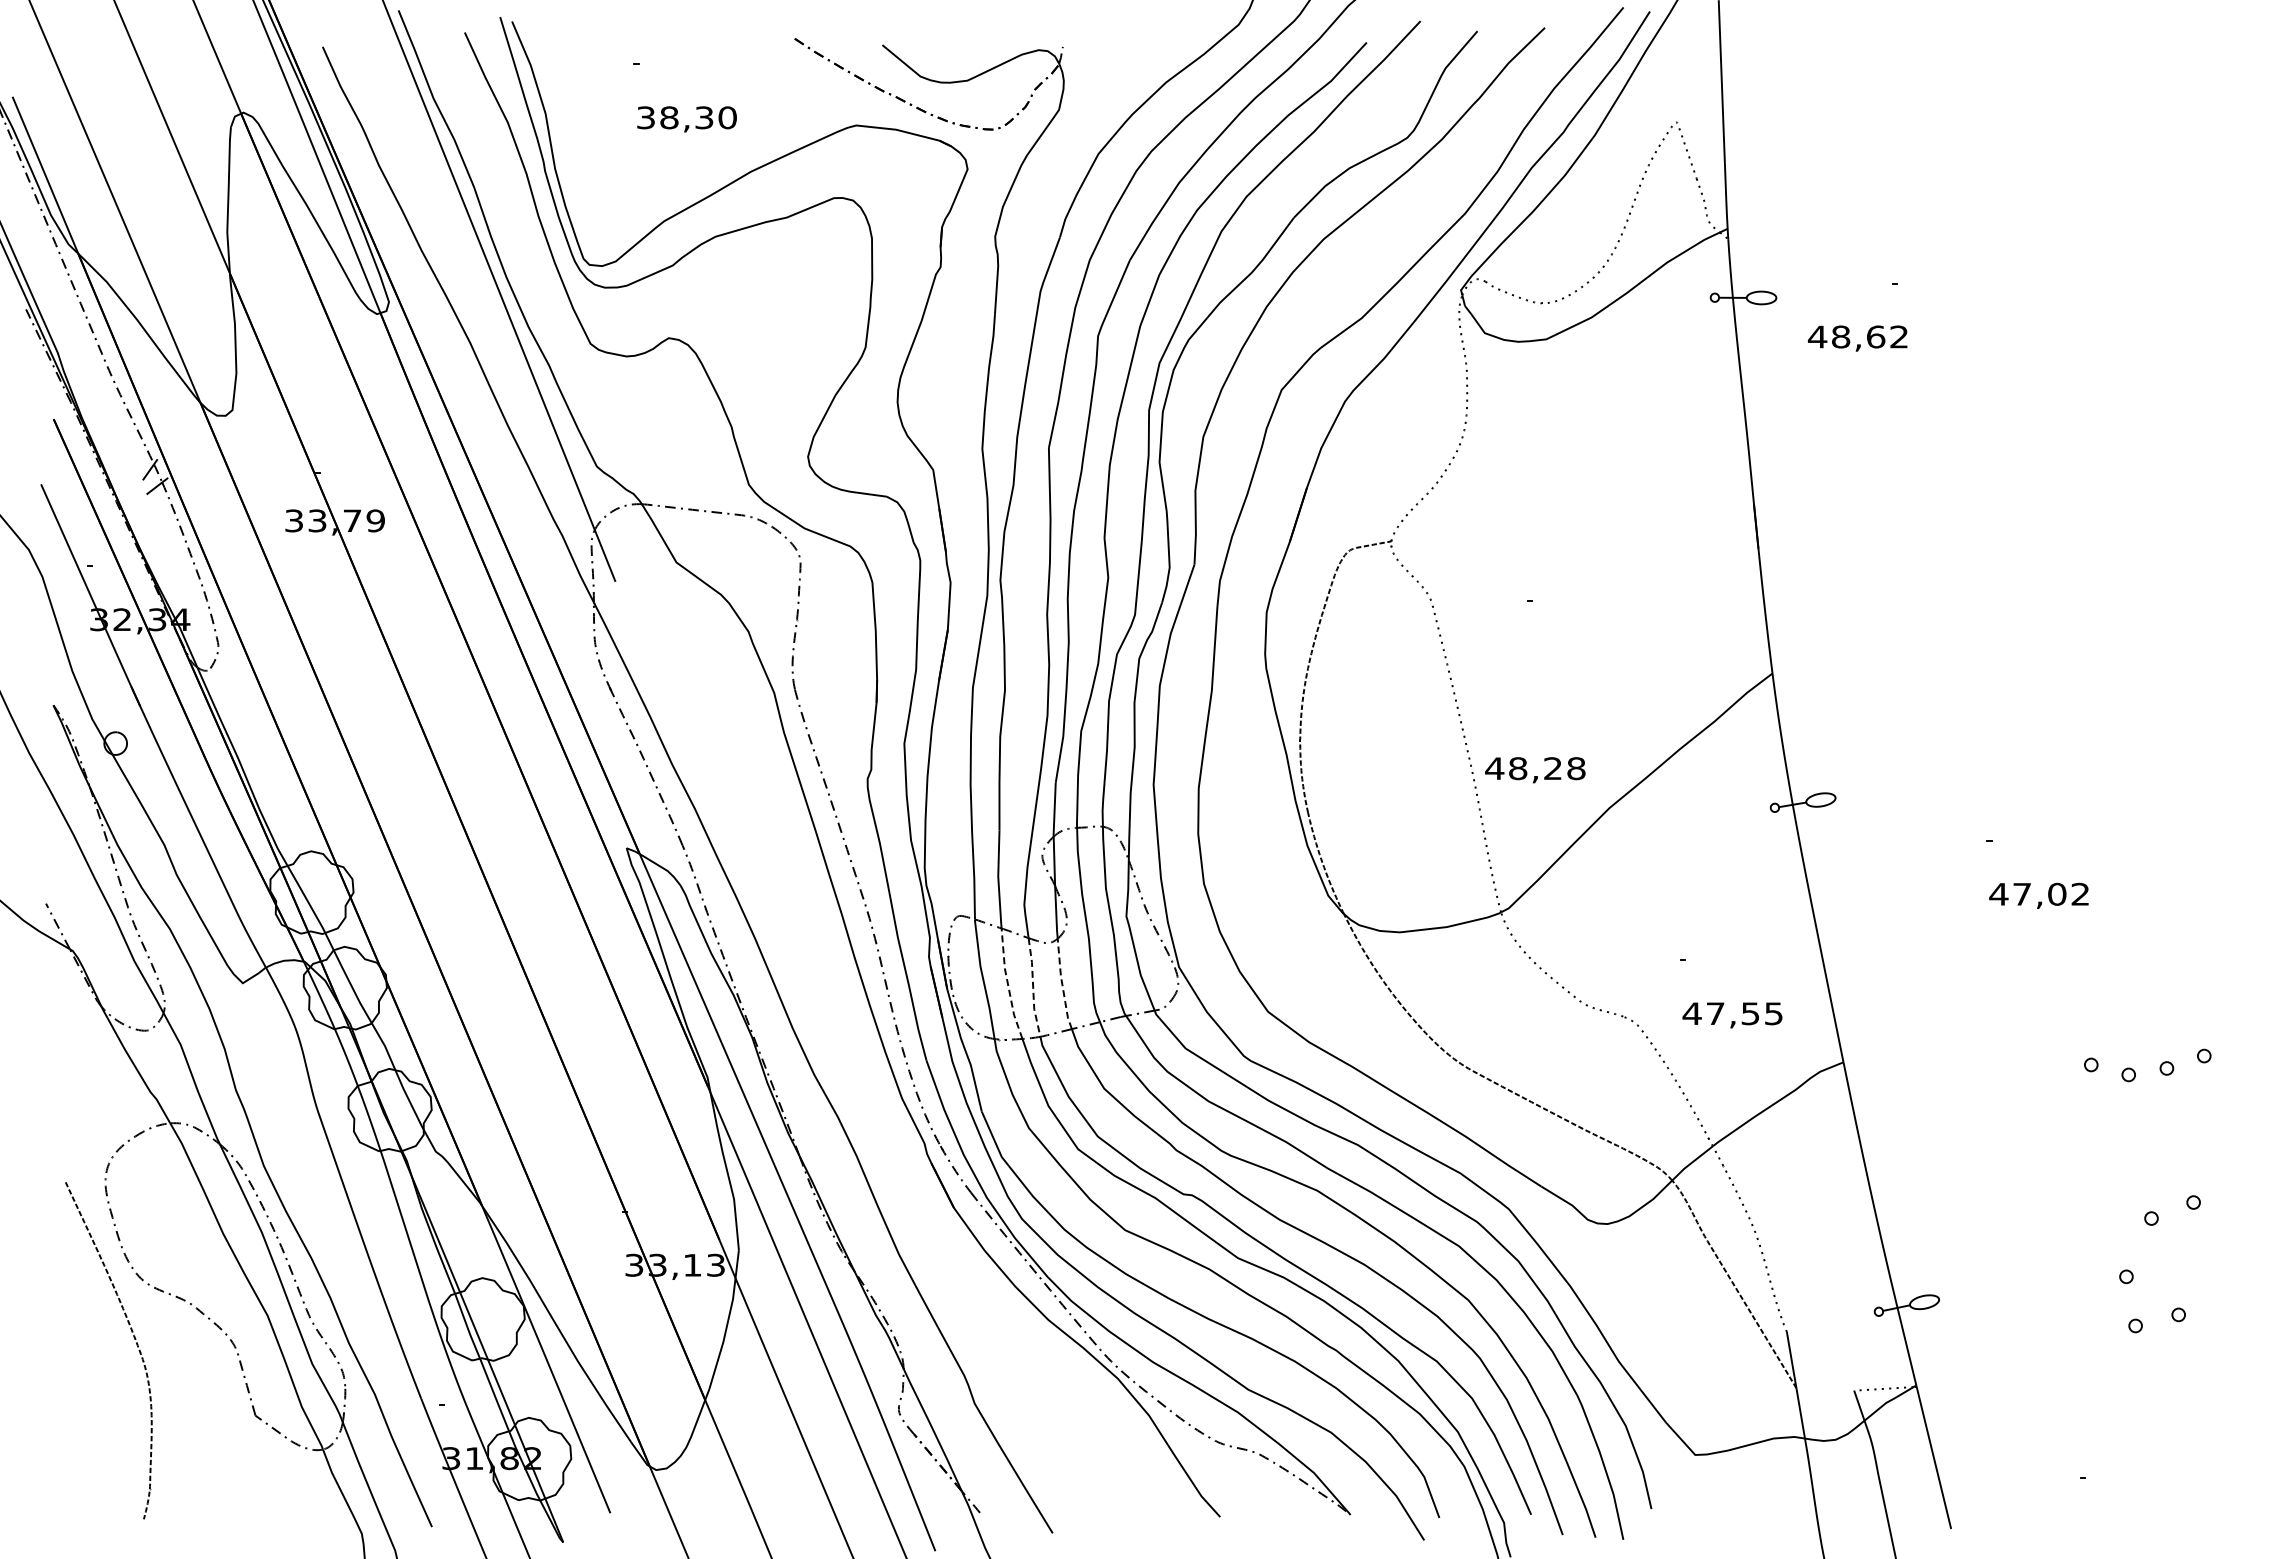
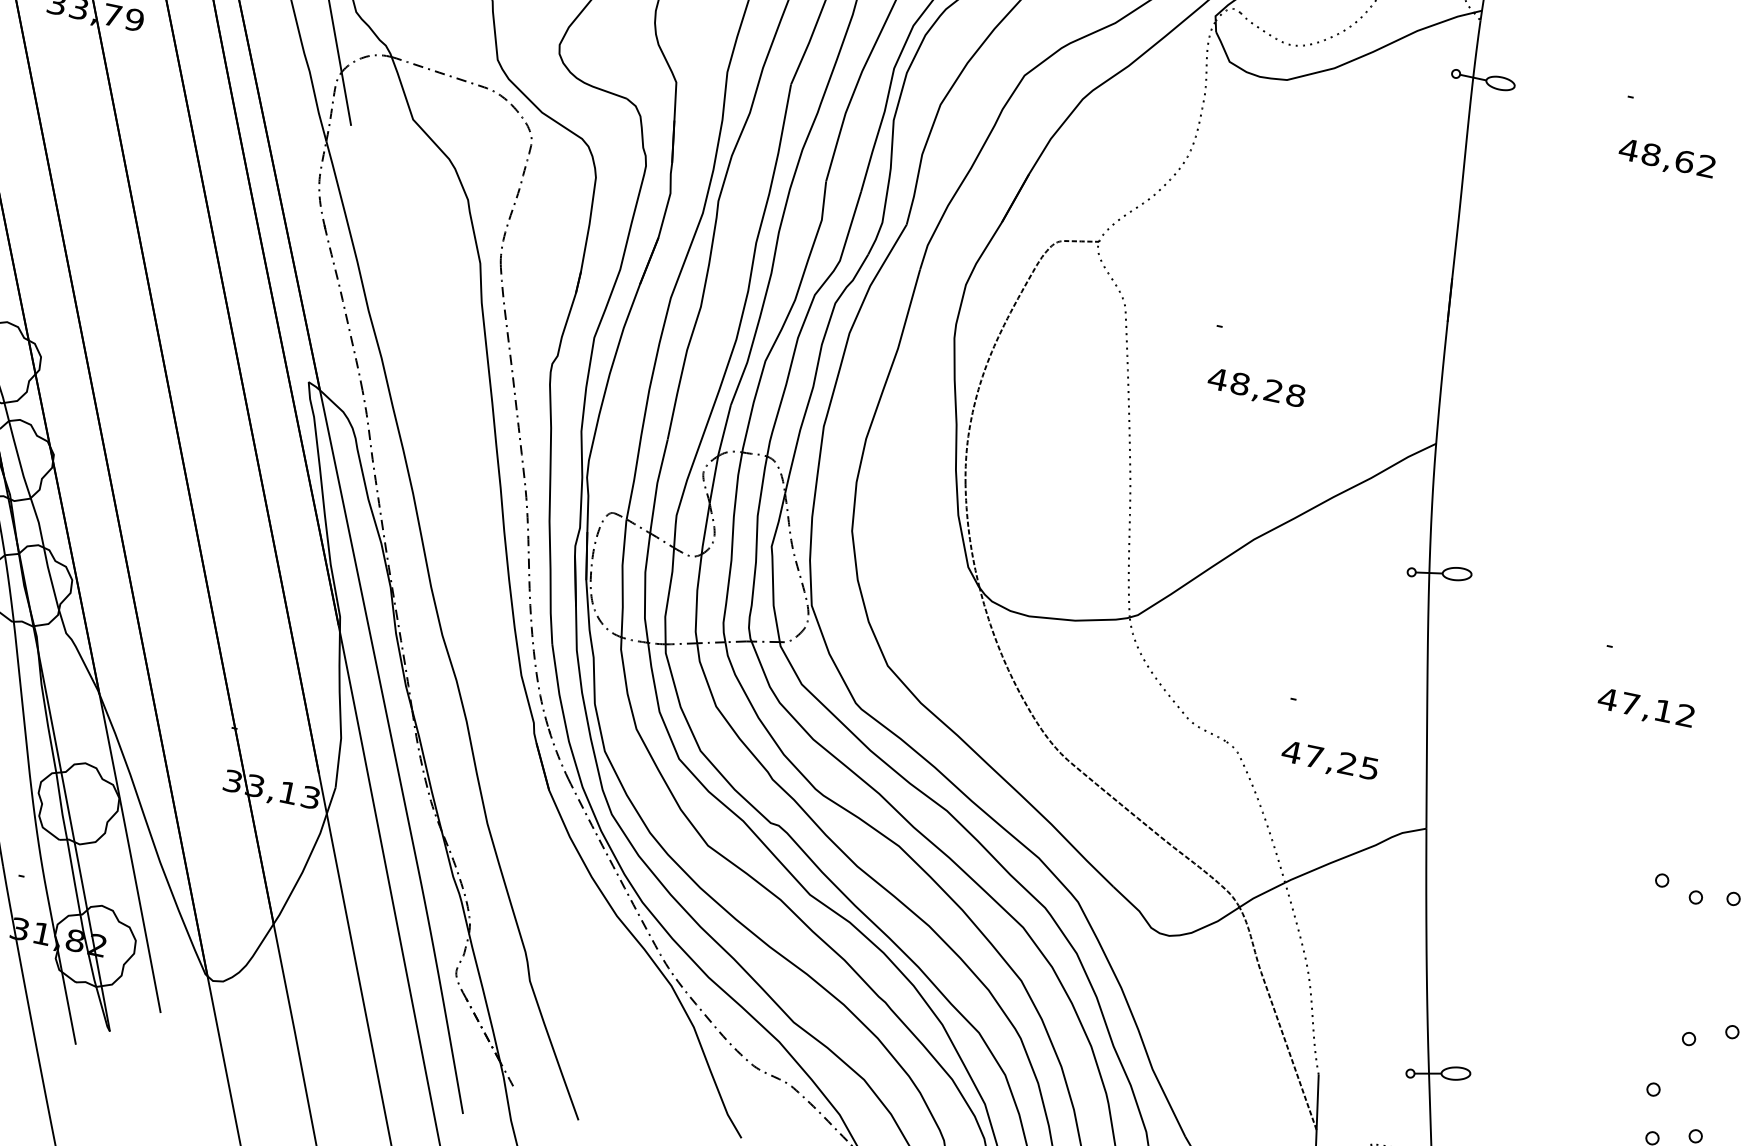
text: (1857, 338) -> (1666, 159), moved
text: (1535, 770) -> (1256, 389), moved
text: (2057, 893) -> (1664, 710), 47,02 -> 47,12
line: (1062, 983) -> (697, 597), dashed -> solid
line: (1007, 984) -> (644, 587), dashed -> solid
line: (1033, 988) -> (668, 596), dashed -> solid
text: (1750, 1013) -> (1347, 763), 47,55 -> 47,25

